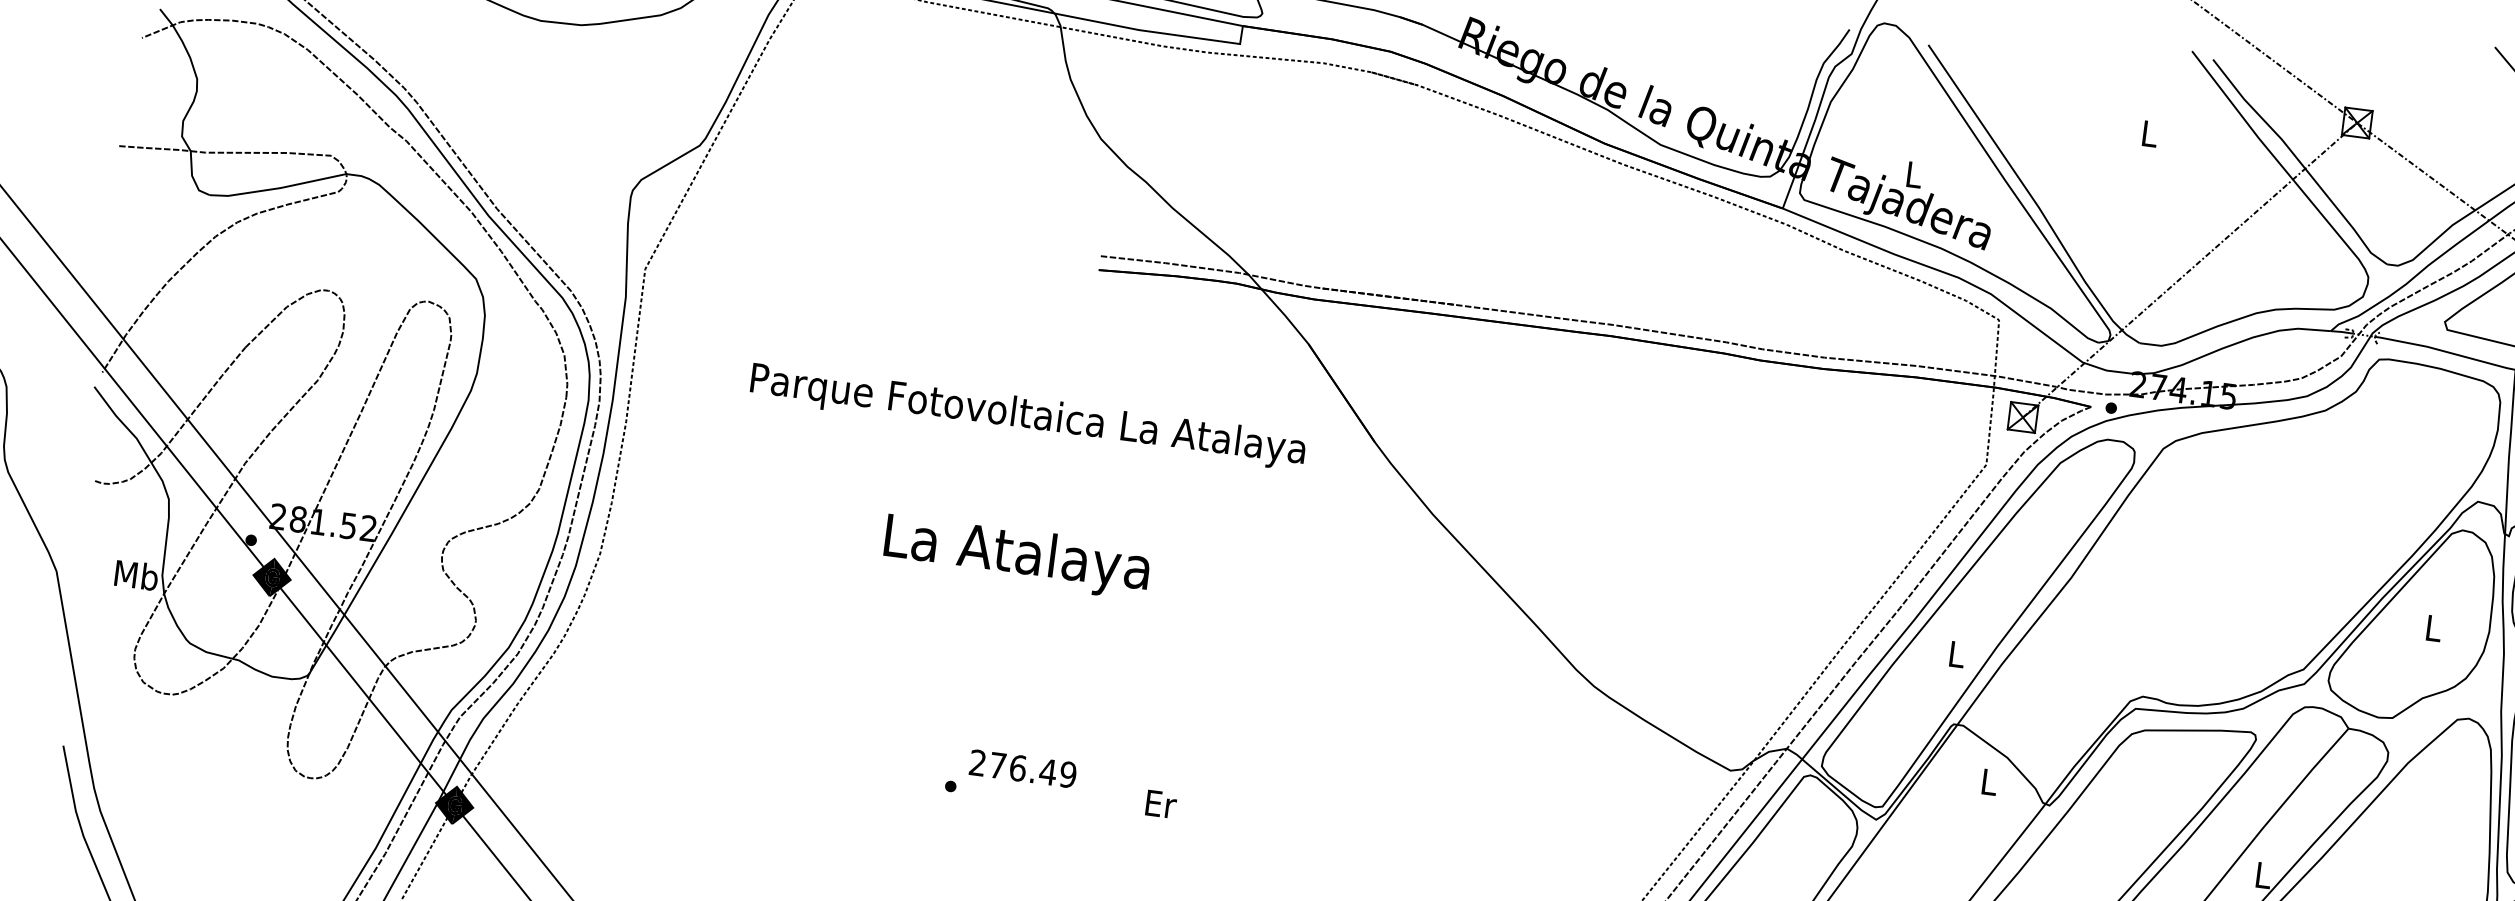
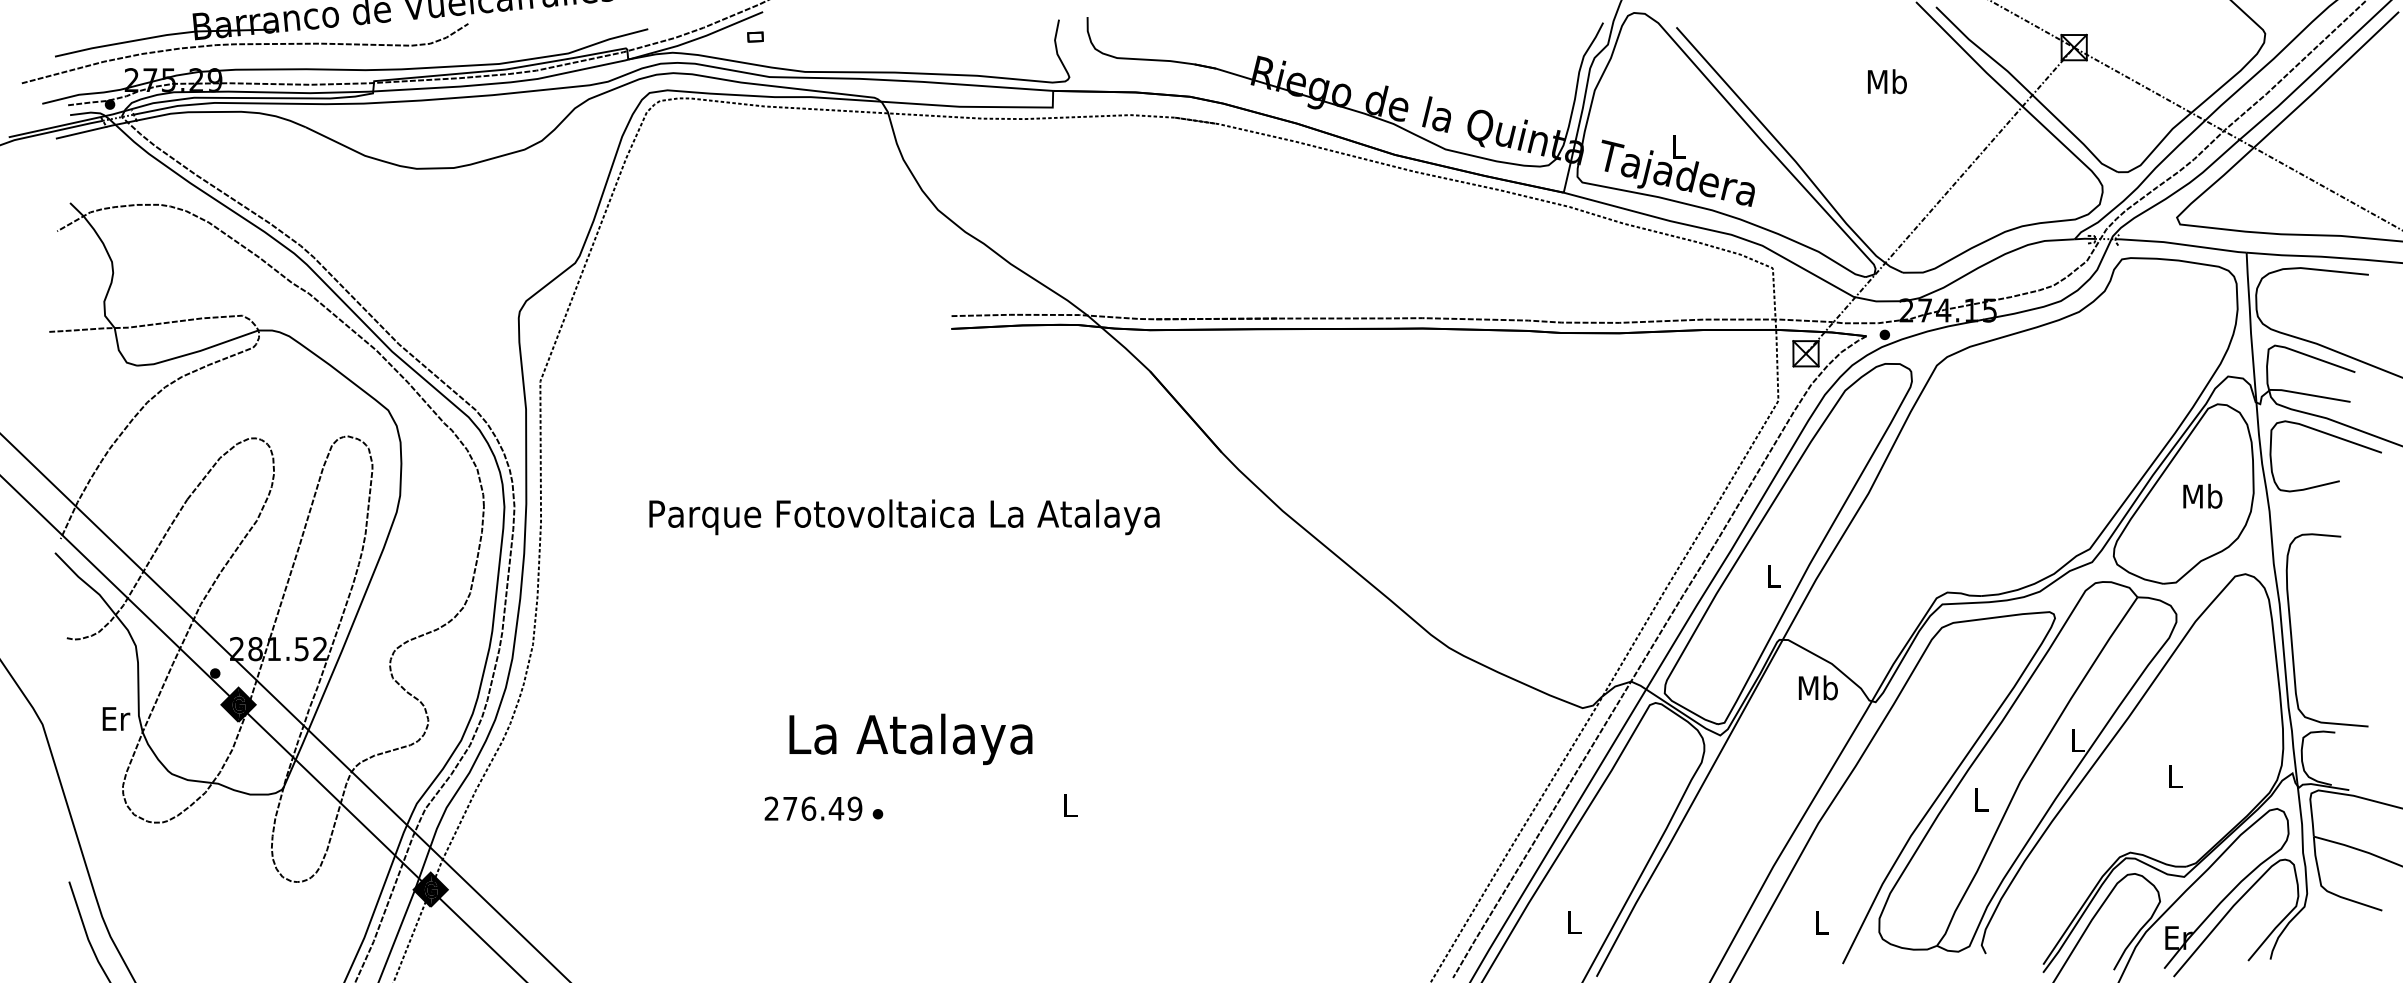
text: (2149, 133) -> (1887, 81), L -> Mb
text: (1027, 417) -> (904, 517), moved
text: (1016, 555) -> (910, 738), moved
text: (136, 575) -> (115, 718), Mb -> Er
text: (2433, 627) -> (2202, 495), L -> Mb
text: (1023, 768) -> (813, 808), moved
text: (1988, 781) -> (1817, 687), L -> Mb
text: (1160, 804) -> (1070, 805), Er -> L

